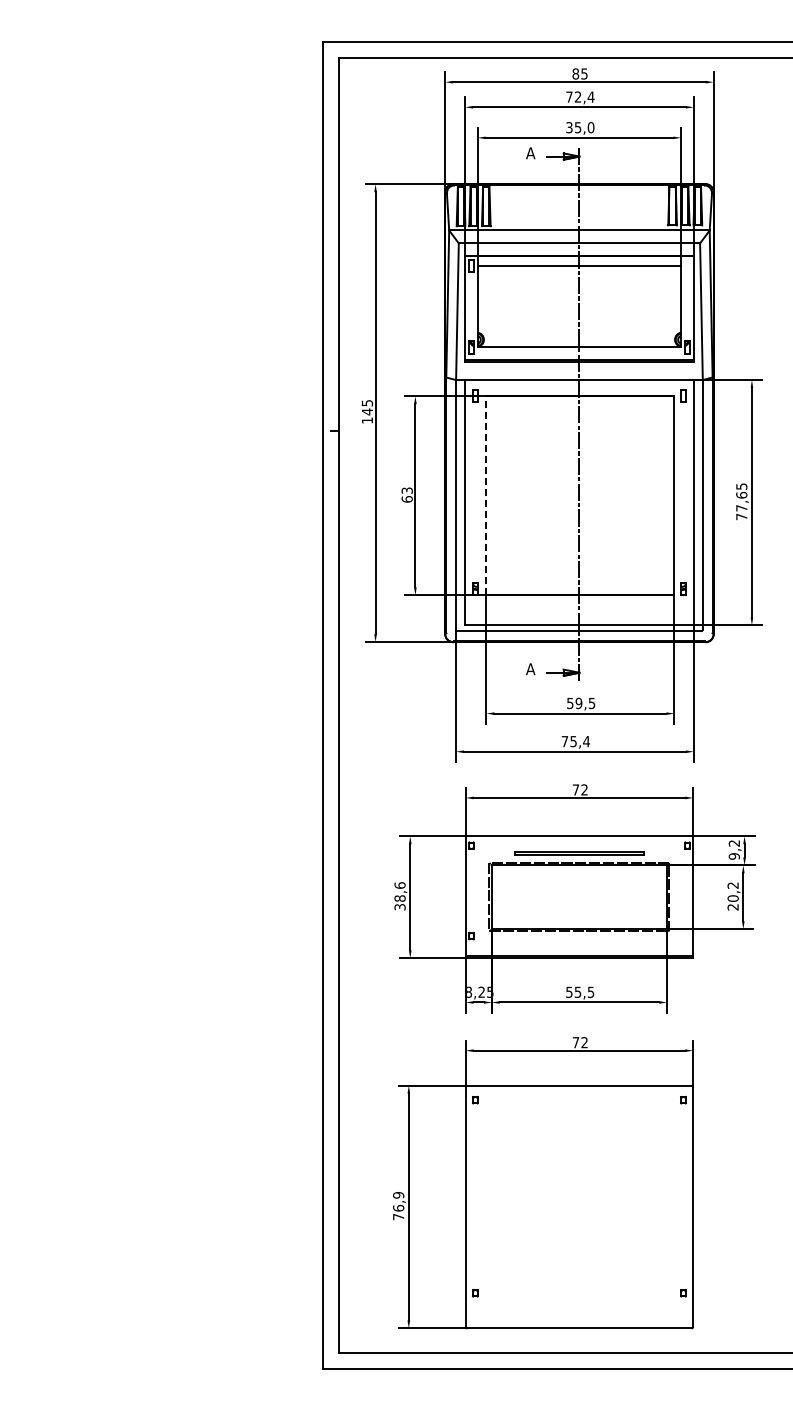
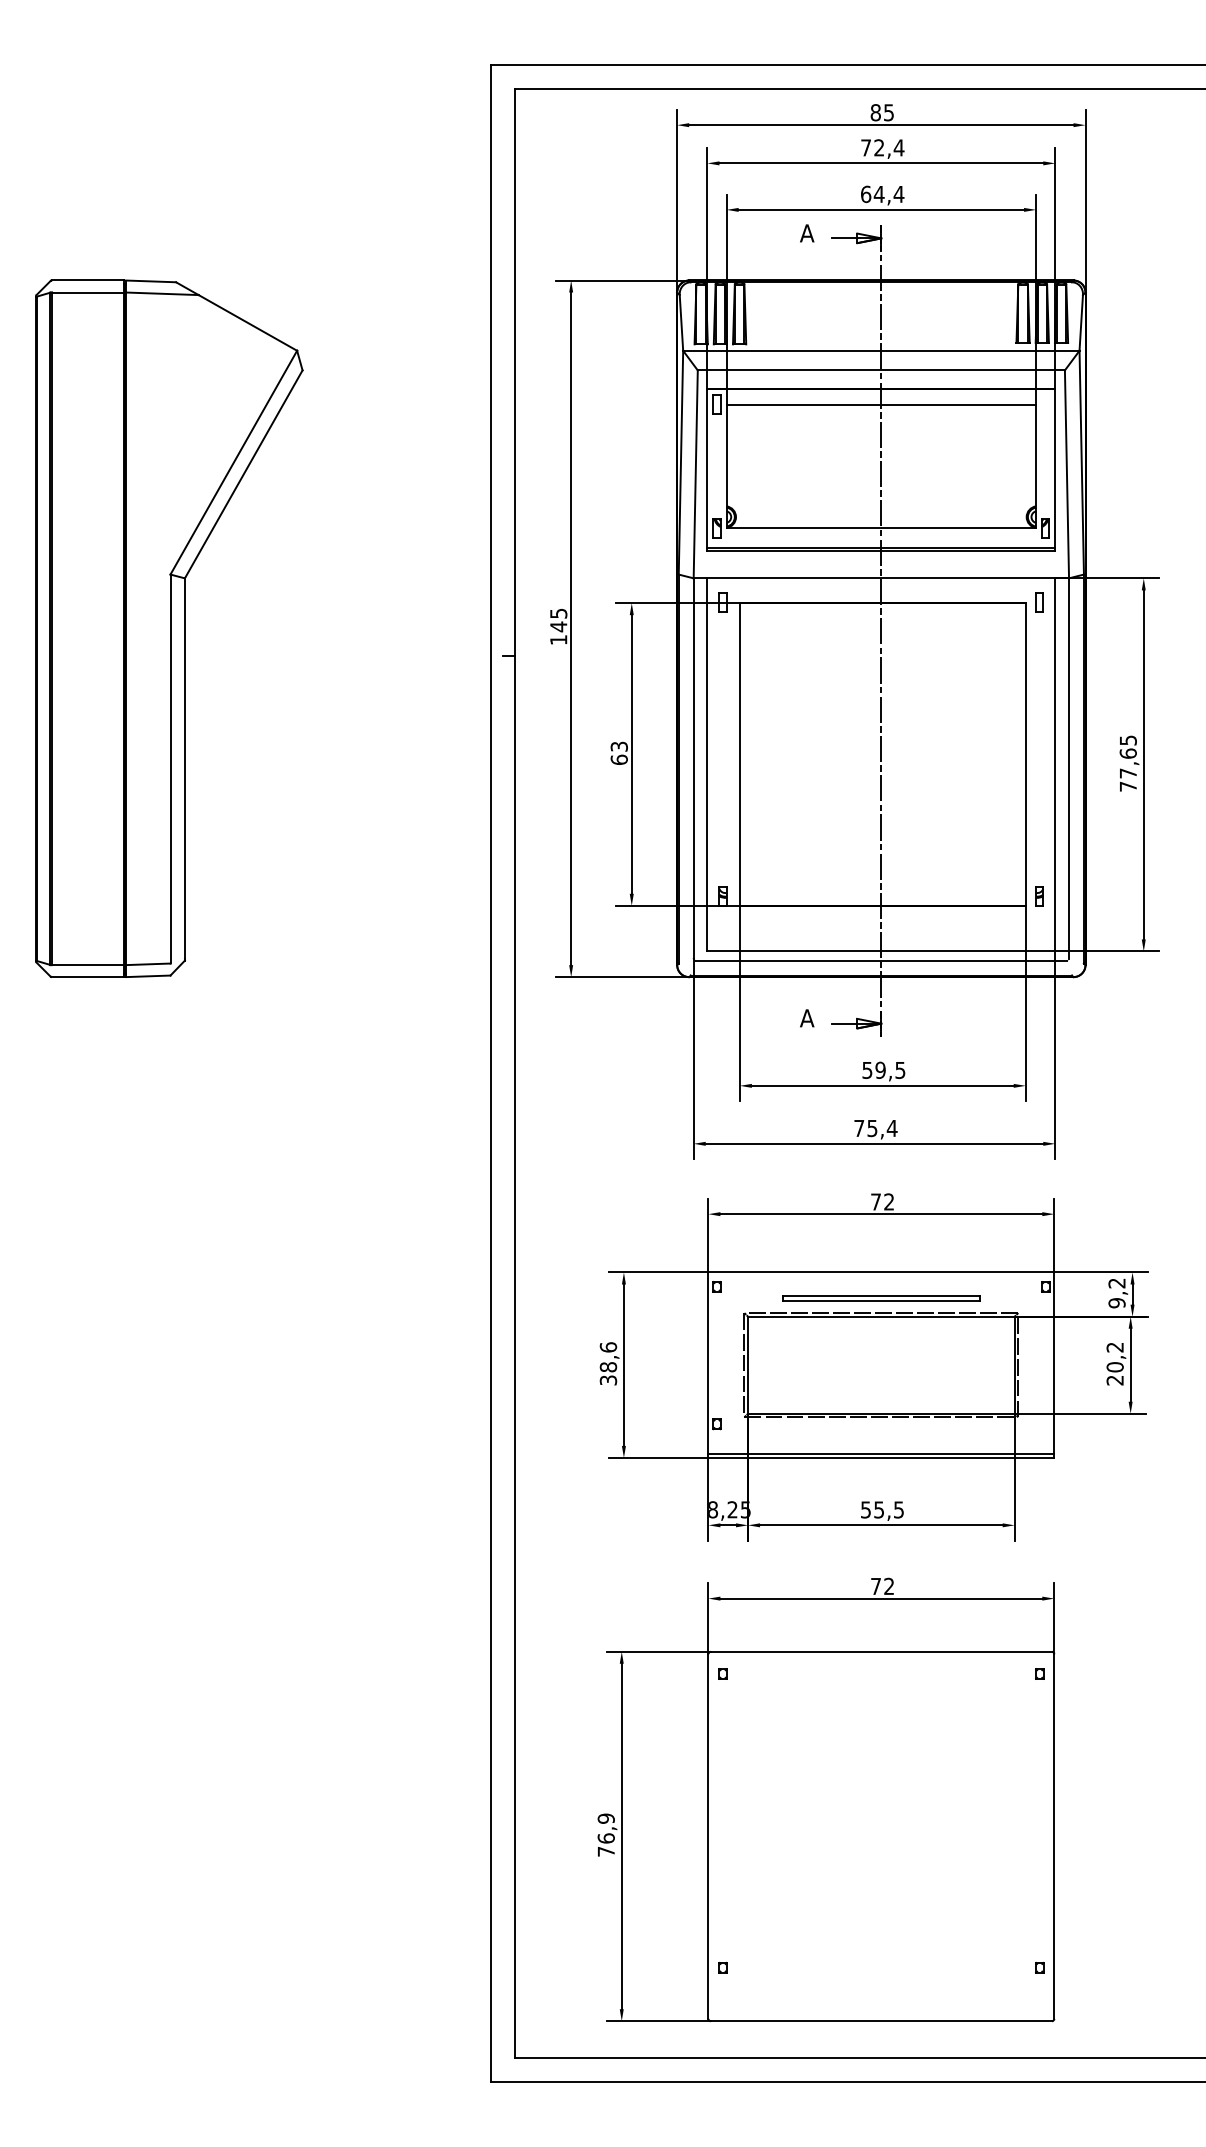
text: (580, 127) -> (882, 194), 35,0 -> 64,4
part: (111, 412) -> (169, 627), added
line: (486, 495) -> (739, 754), dashed -> solid

